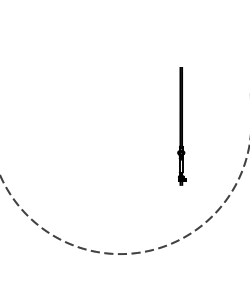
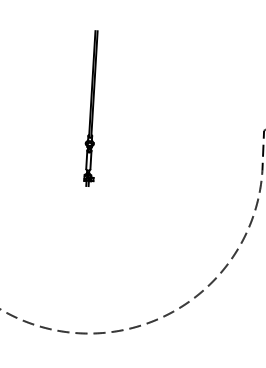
part: (181, 126) -> (92, 108), moved

